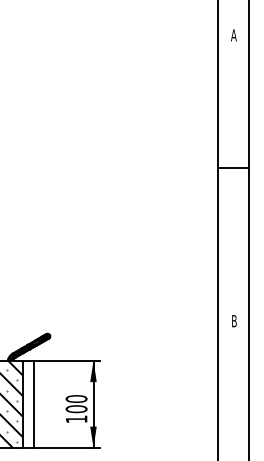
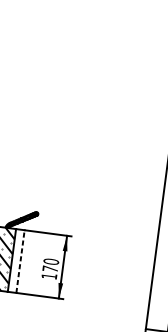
line: (34, 404) -> (20, 261), solid -> dashed
text: (76, 409) -> (50, 269), 100 -> 170

